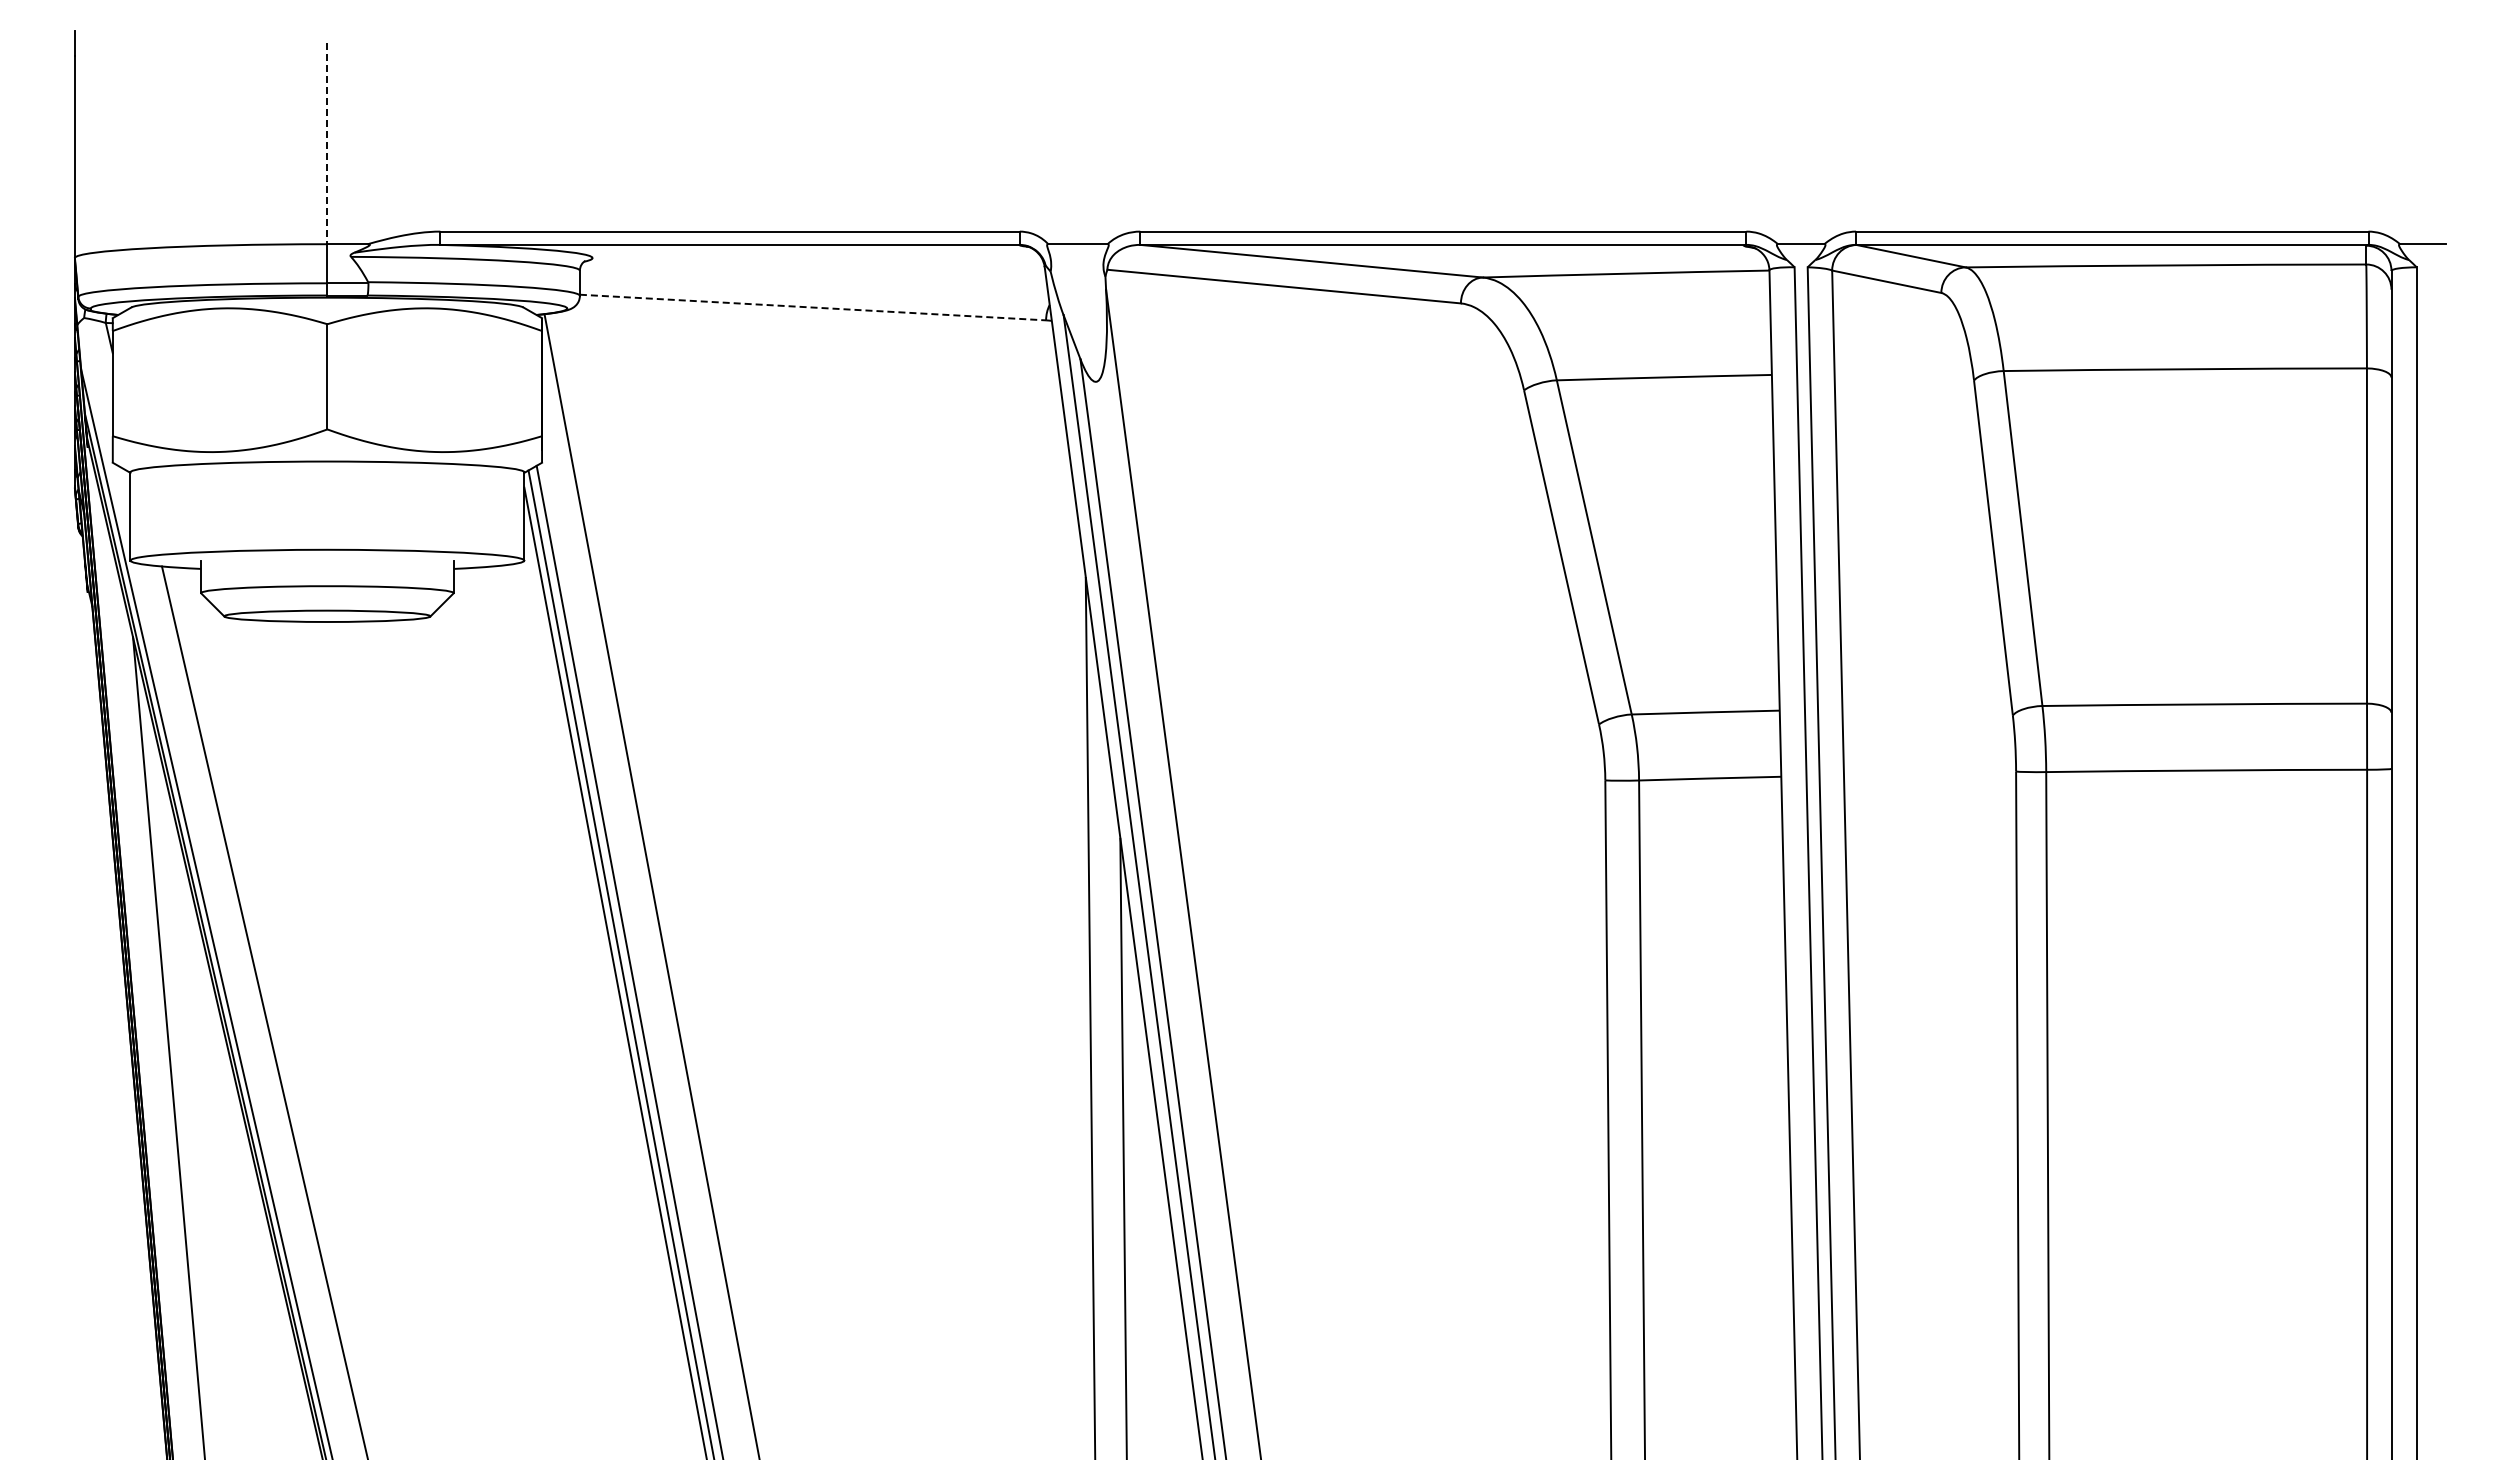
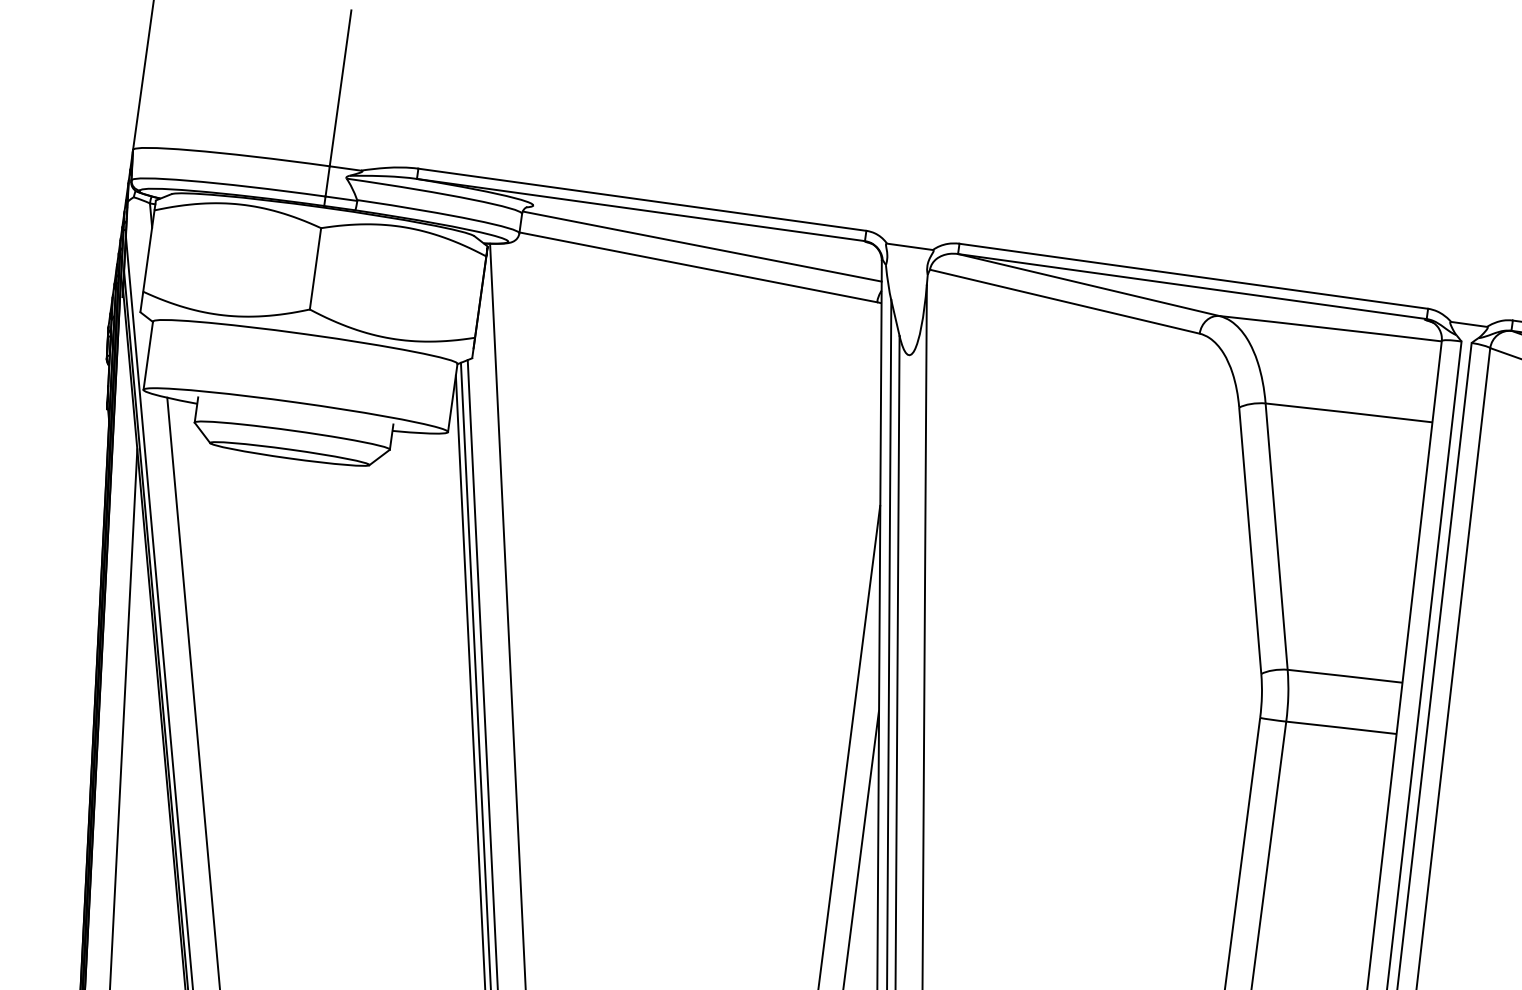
line: (327, 143) -> (340, 88), dashed -> solid
line: (814, 280) -> (702, 246), added
line: (813, 307) -> (698, 267), dashed -> solid

